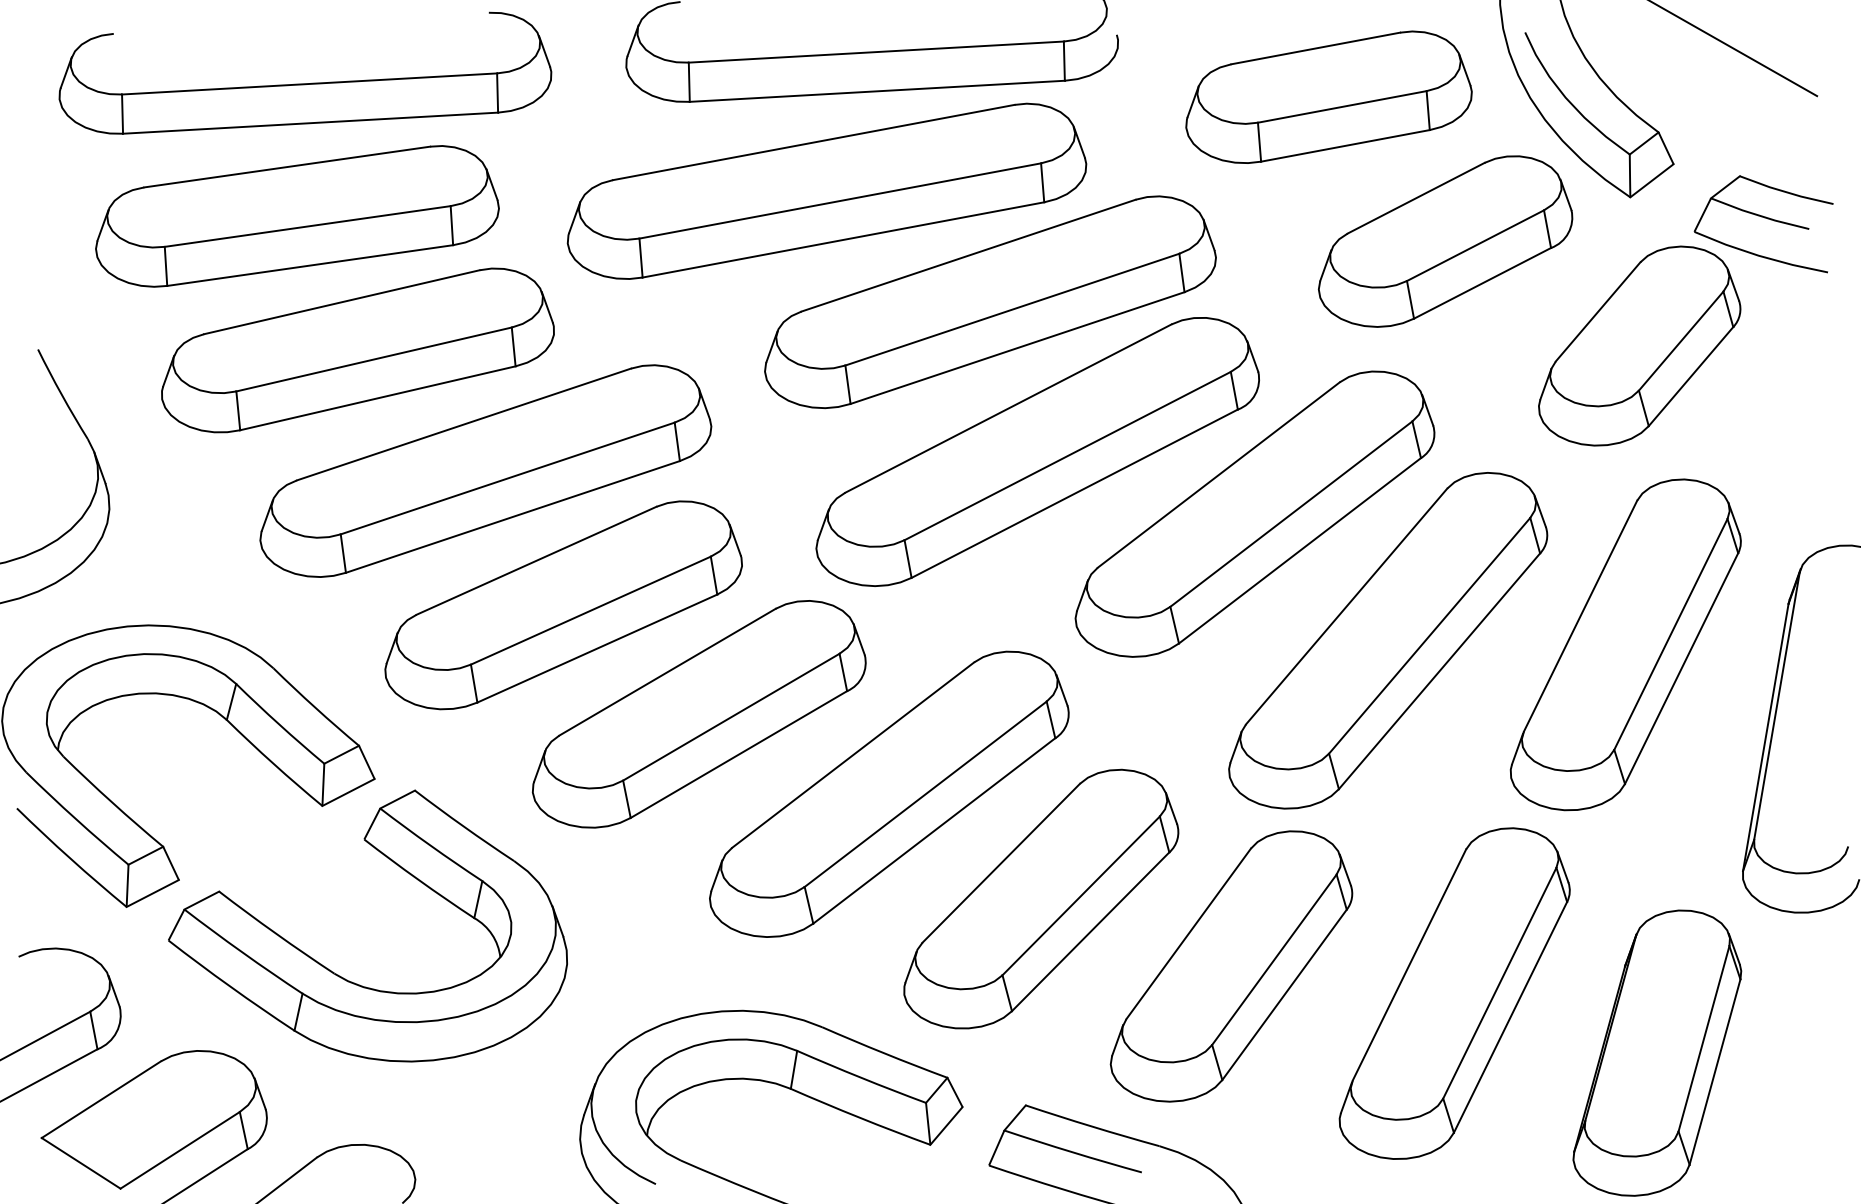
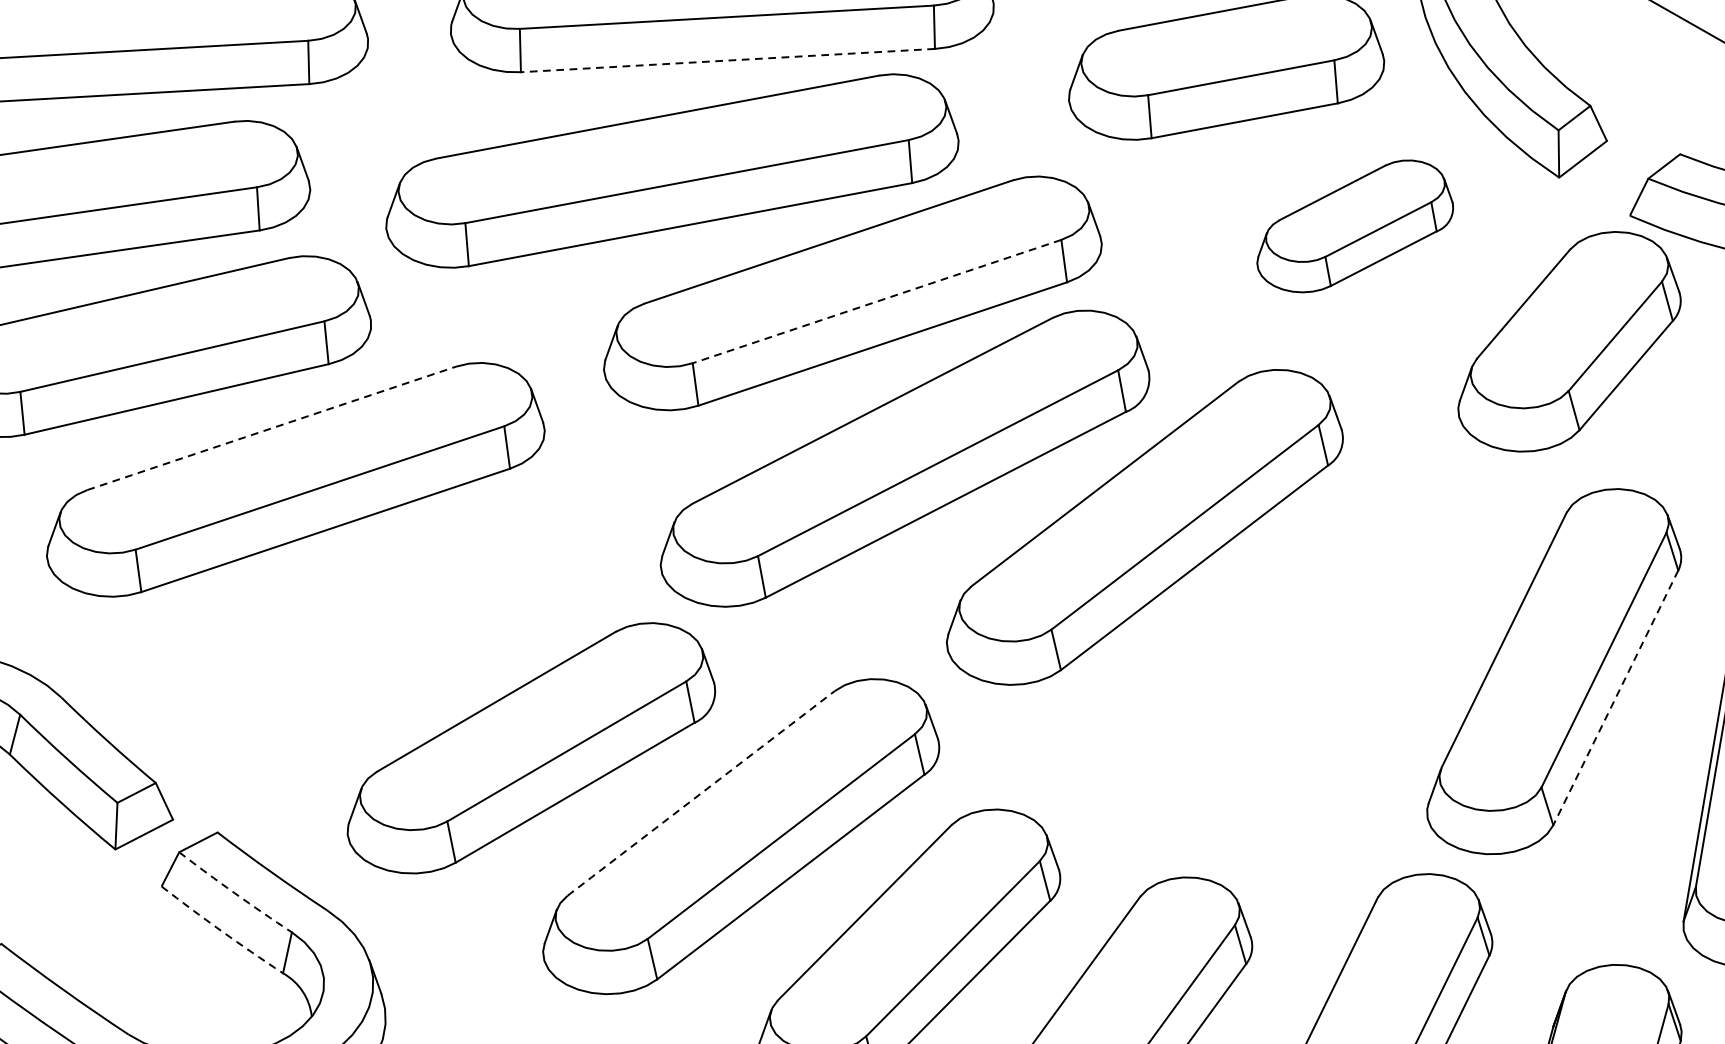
line: (877, 91) -> (728, 60), solid -> dashed
part: (1445, 241) -> (1355, 226), size x0.7
line: (1011, 309) -> (876, 301), solid -> dashed
line: (464, 424) -> (272, 428), solid -> dashed
part: (563, 605) -> (381, 628), removed
part: (1388, 640) -> (1292, 666), removed
line: (1681, 668) -> (1615, 697), solid -> dashed
line: (853, 754) -> (701, 792), solid -> dashed
arc: (430, 845) -> (234, 893), solid -> dashed
arc: (418, 879) -> (221, 930), solid -> dashed

